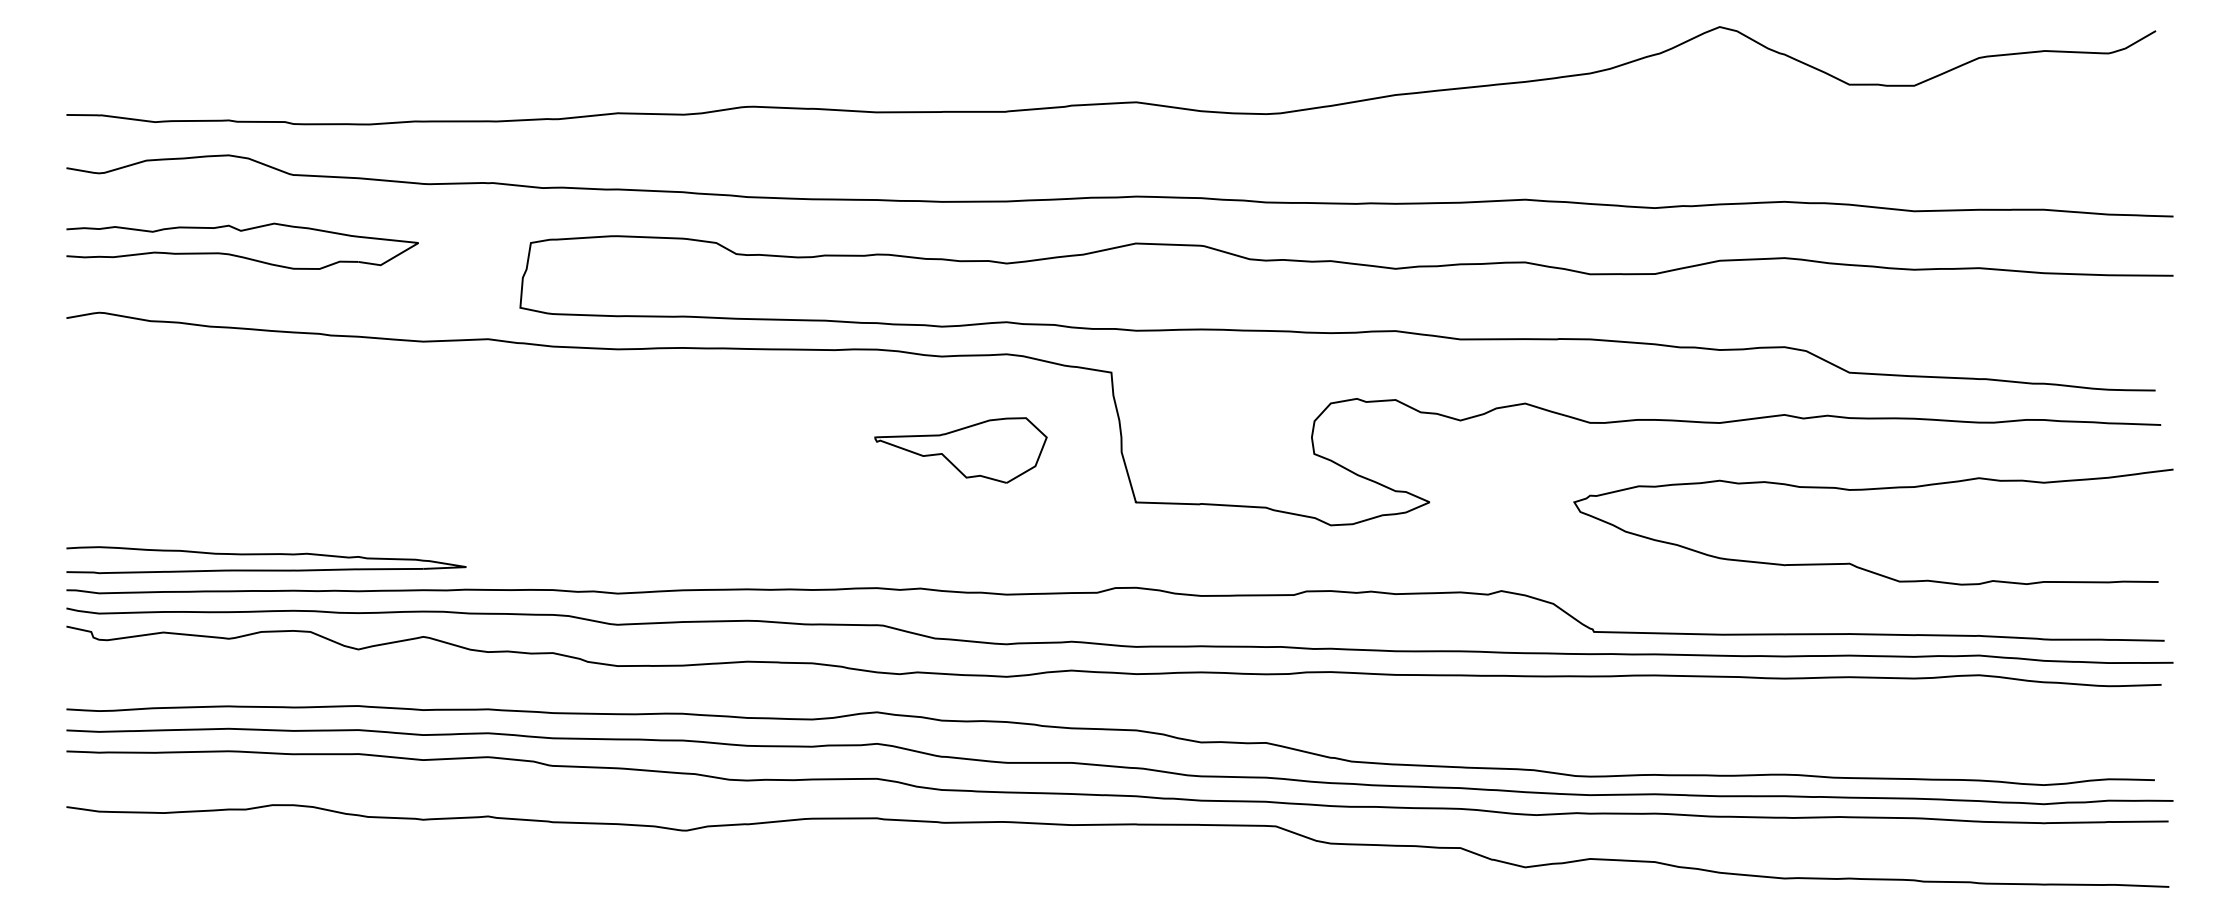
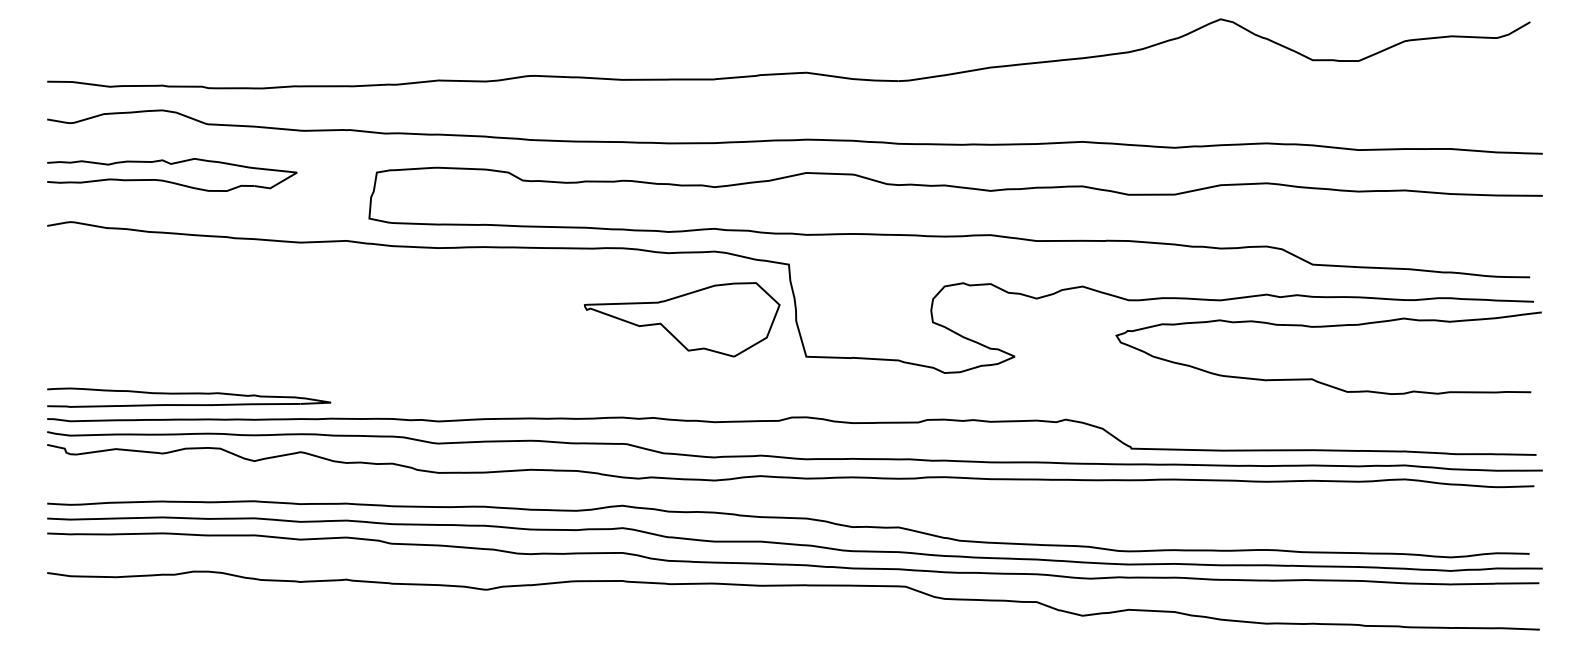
part: (960, 449) -> (681, 319), size x1.6
curve: (1872, 490) -> (1328, 327), moved

